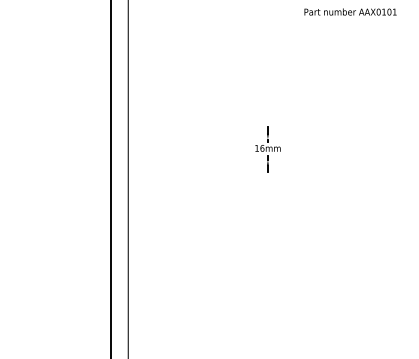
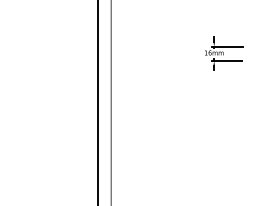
line: (285, 139) -> (227, 46), added
line: (285, 159) -> (227, 61), added

